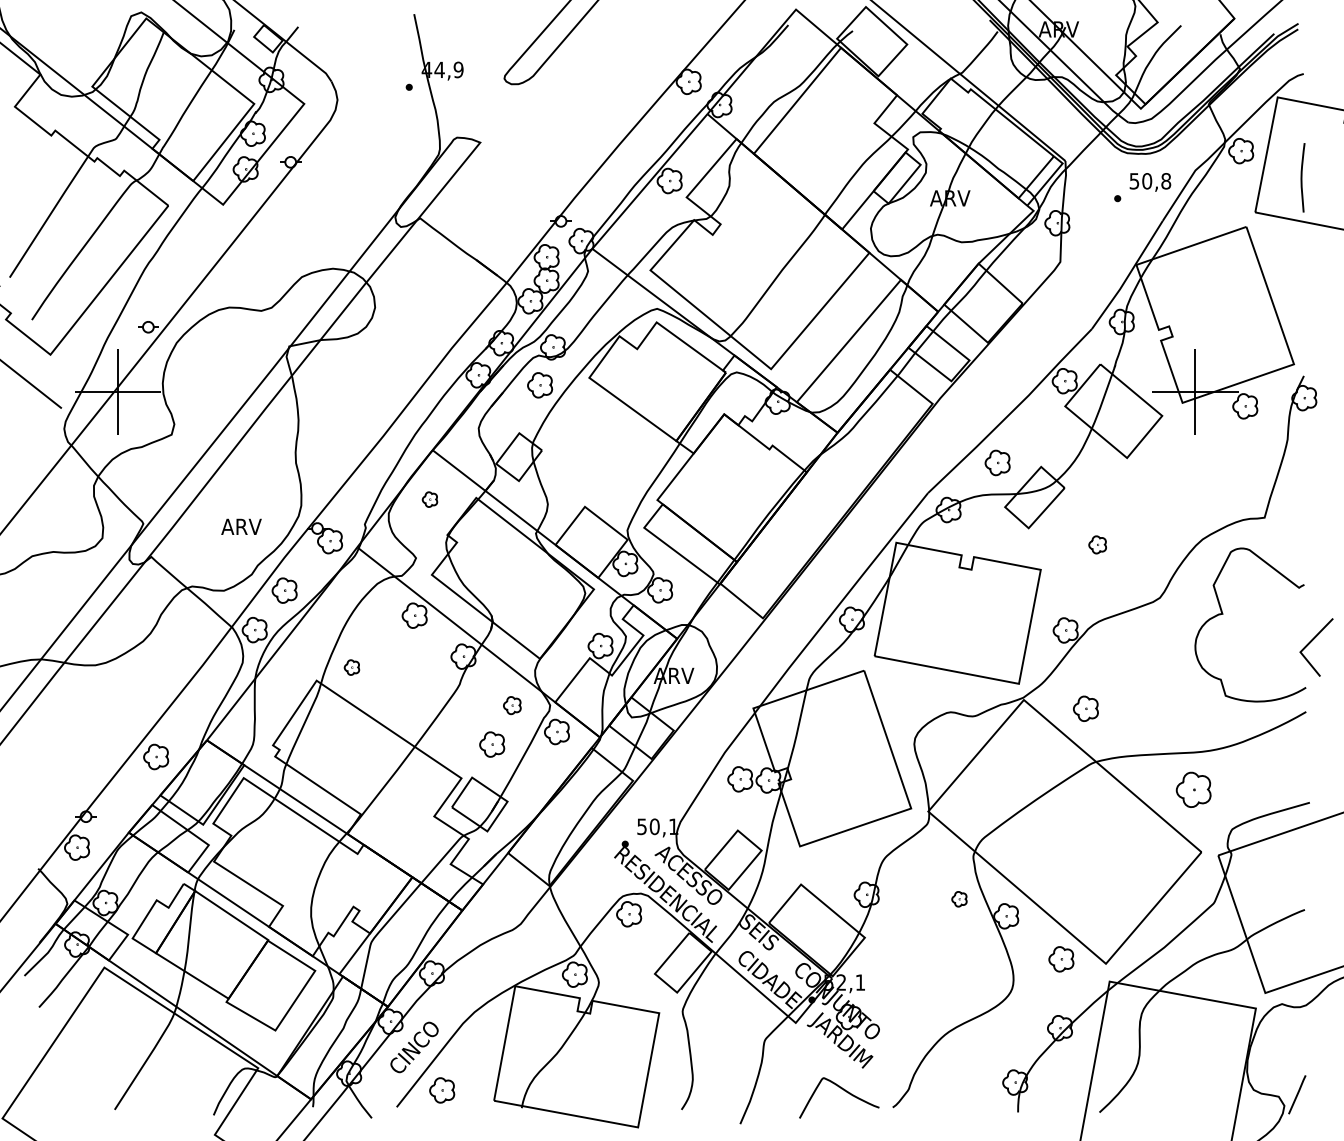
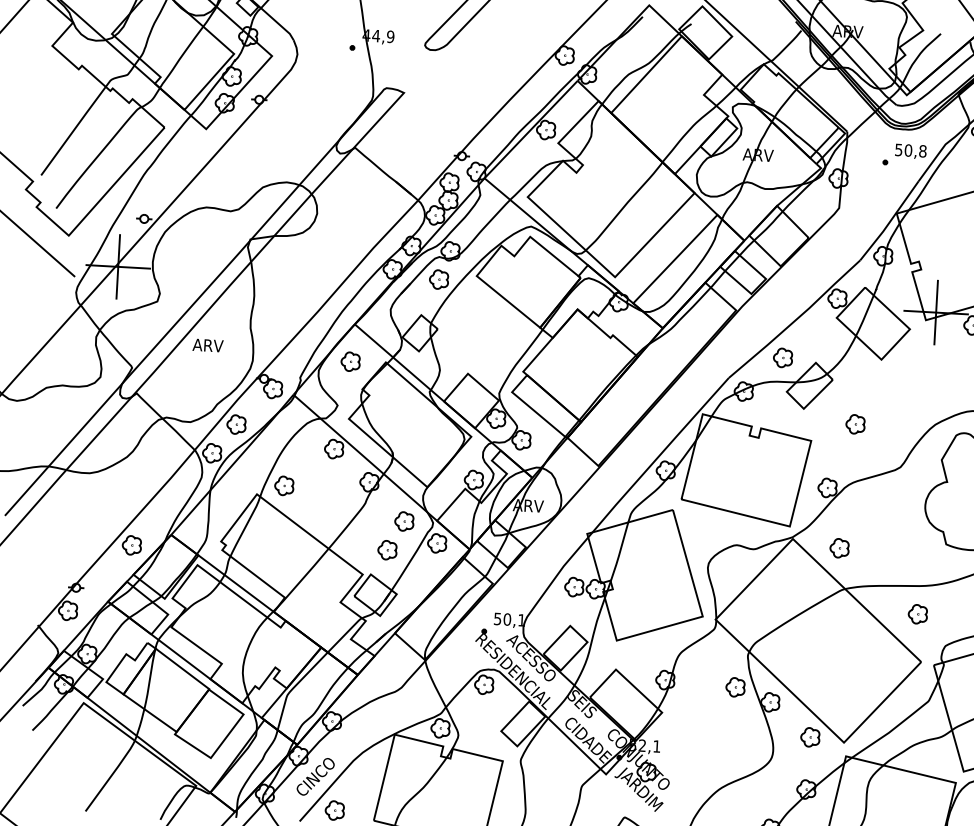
part: (429, 499) -> (350, 361), size x1.67
text: (241, 526) -> (208, 345), moved
part: (1097, 544) -> (855, 424), size x1.43
part: (351, 667) -> (283, 485), size x1.67
part: (512, 705) -> (404, 521), size x1.43
part: (1193, 789) -> (917, 614), size x0.71
part: (959, 899) -> (735, 687), size x1.67

